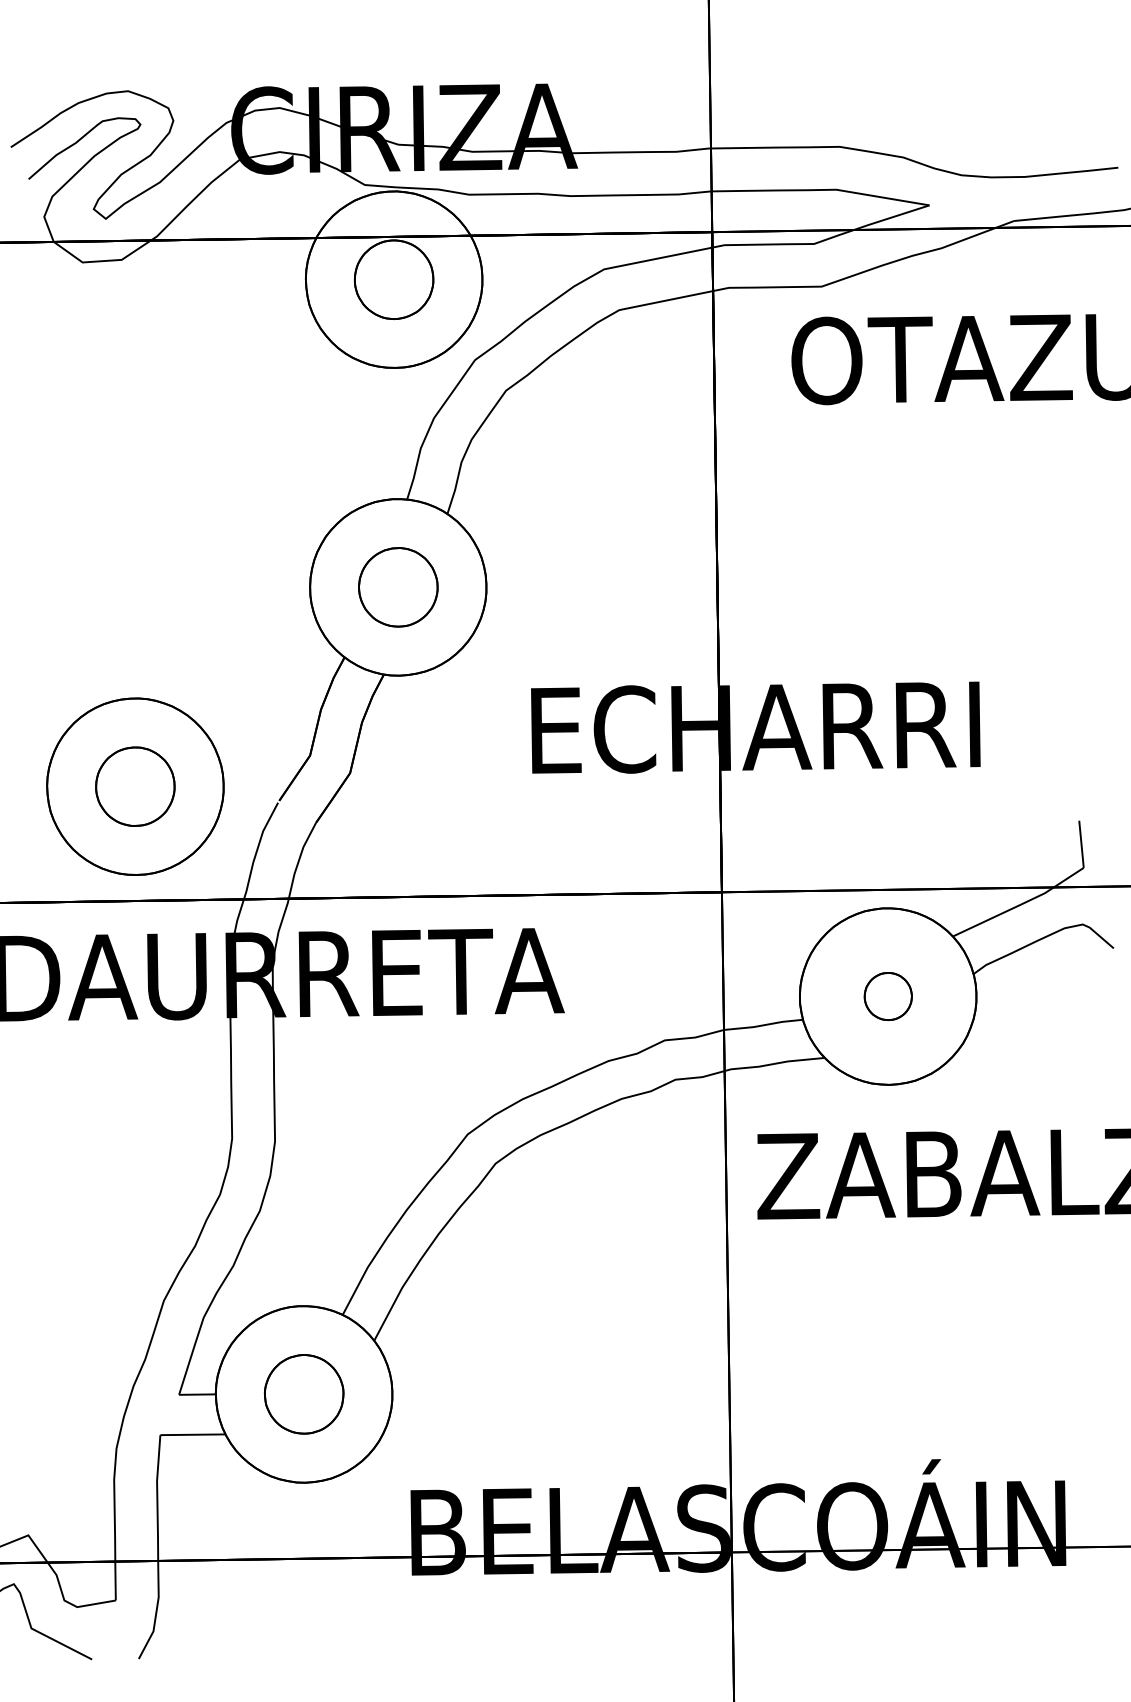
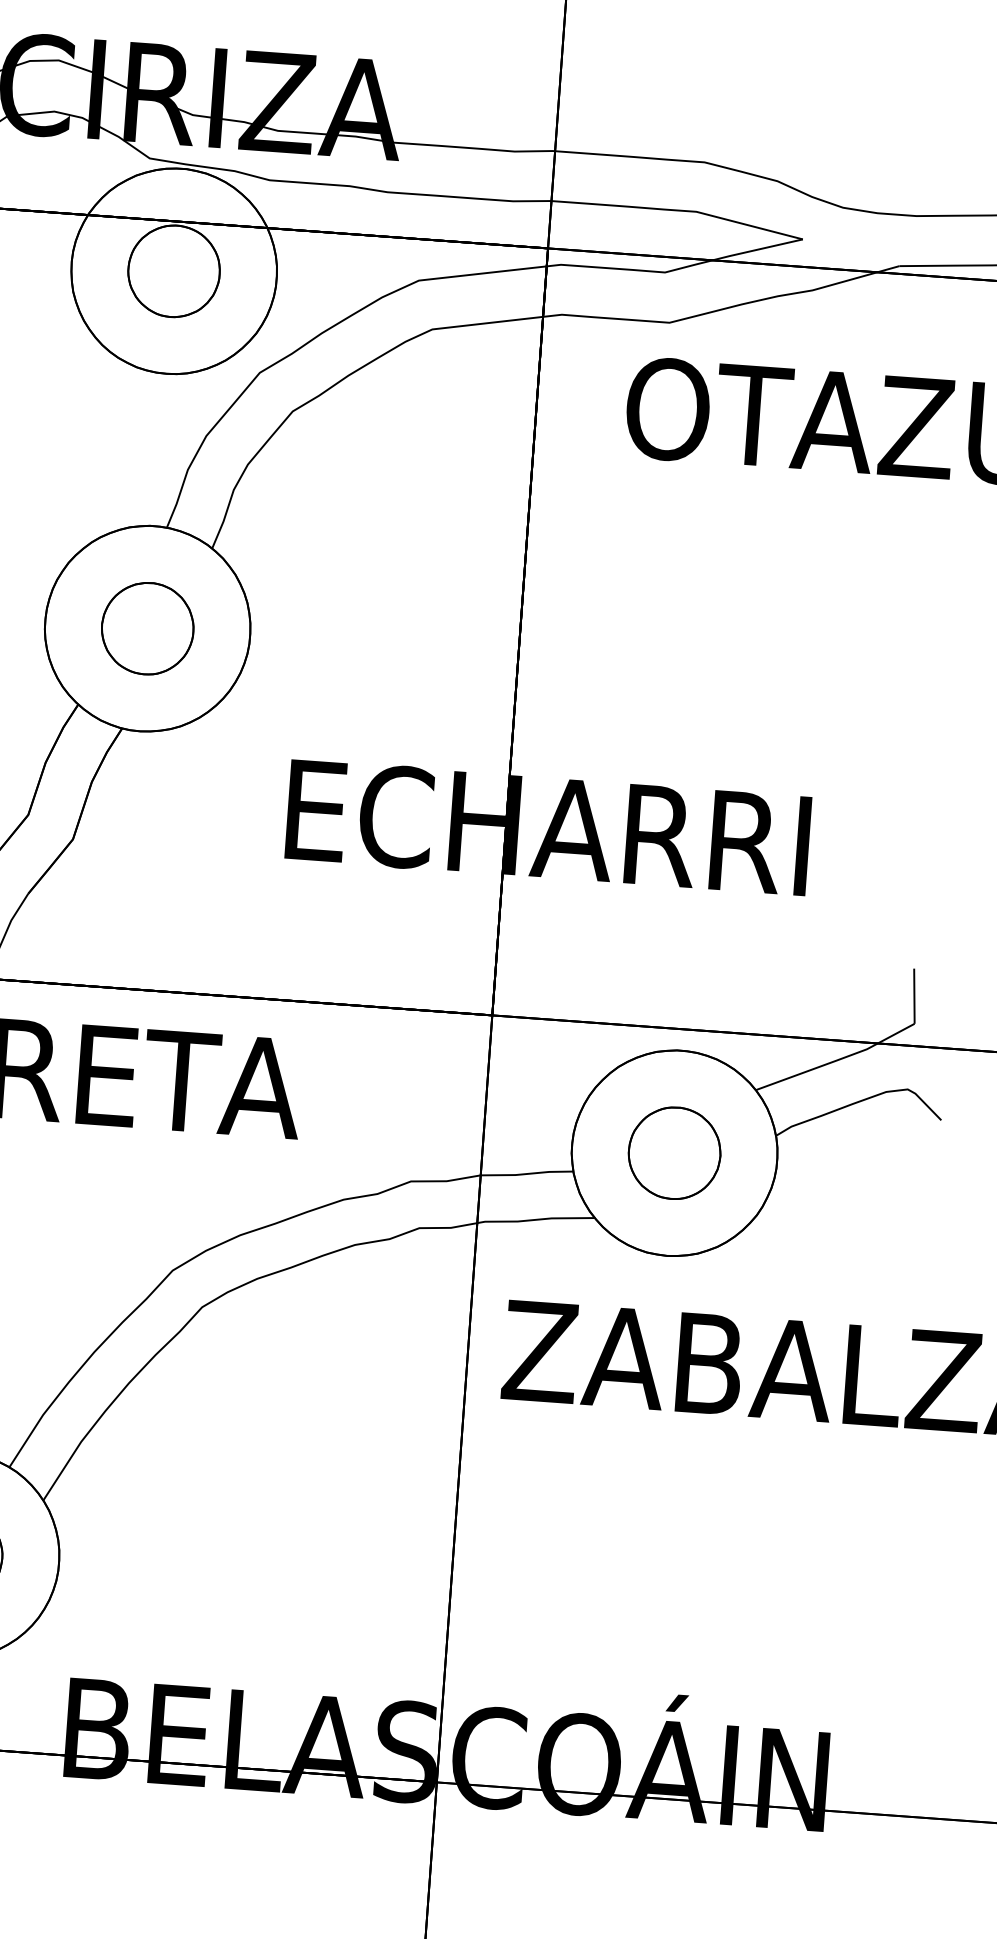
part: (888, 996) -> (675, 1153), size x1.67

